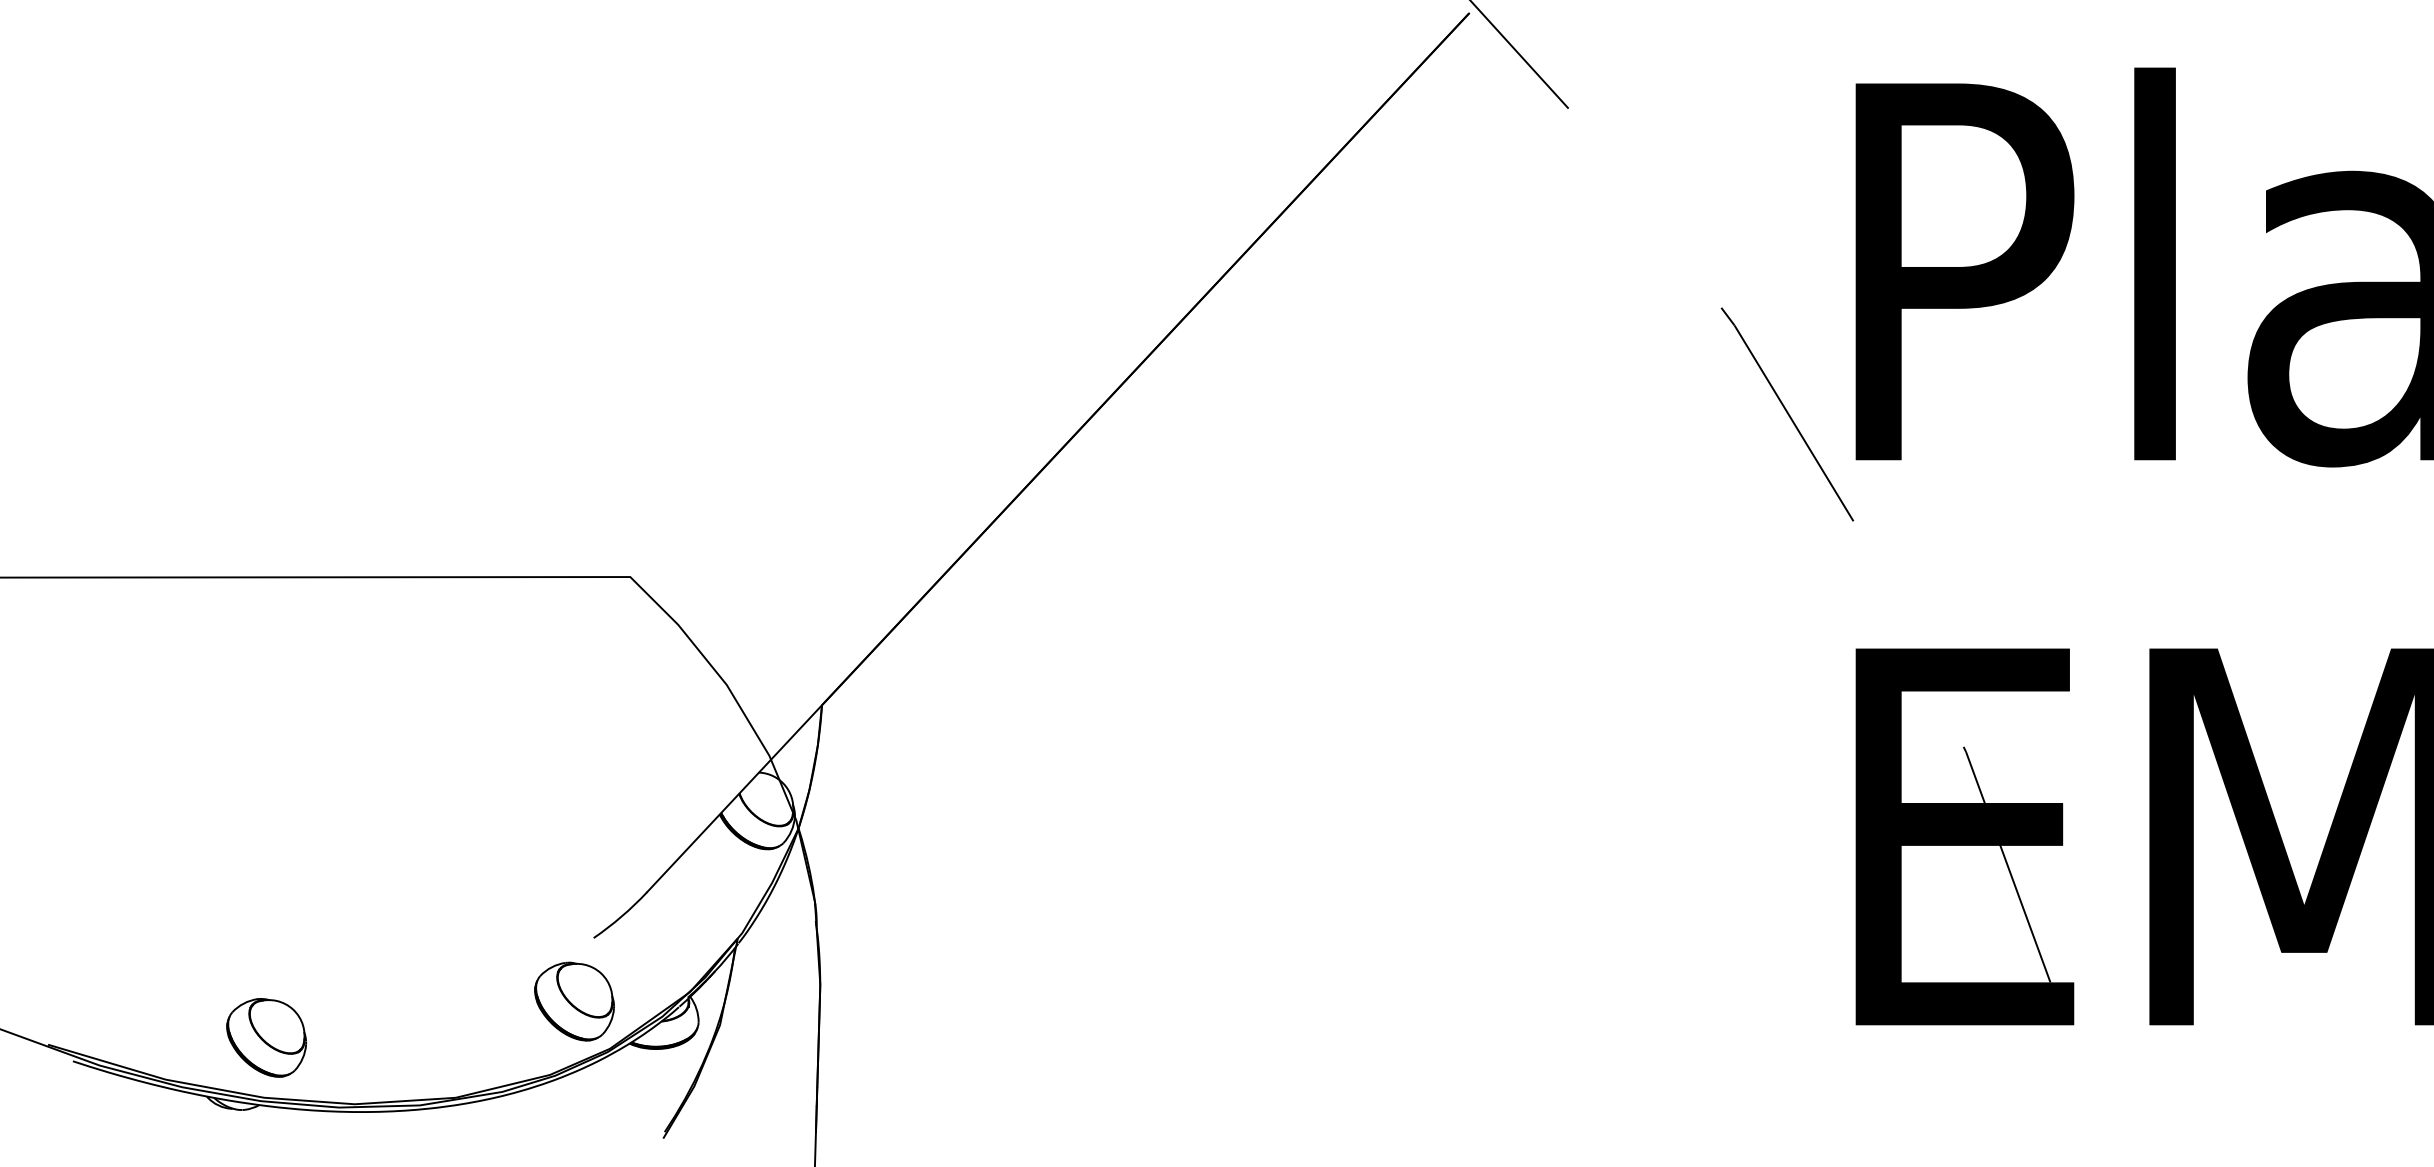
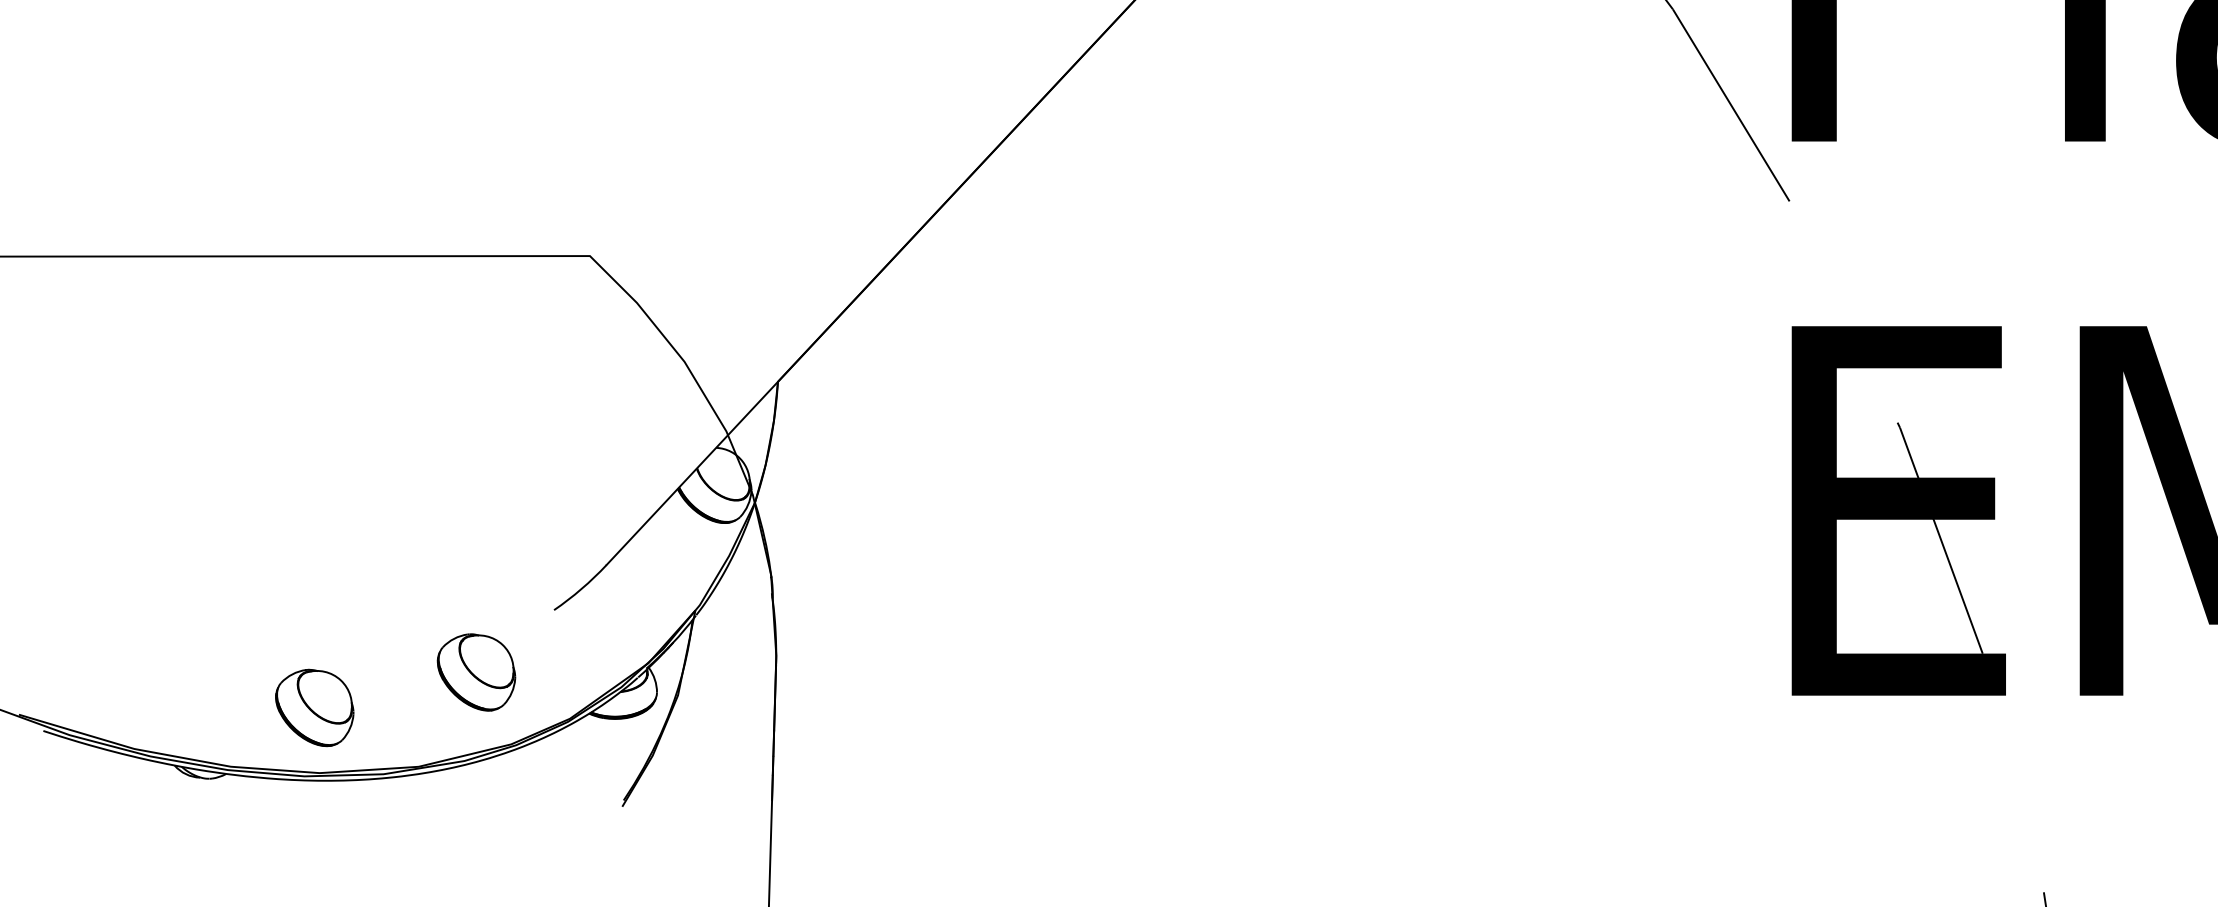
part: (574, 1001) -> (476, 672), moved
part: (266, 1037) -> (314, 707), moved

